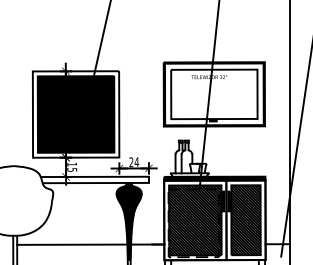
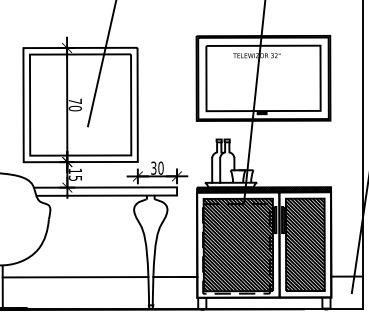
fill: (75, 114) -> (79, 105), removed
text: (134, 162) -> (157, 168), 24 -> 30
hatch: (128, 221) -> (149, 246), removed

